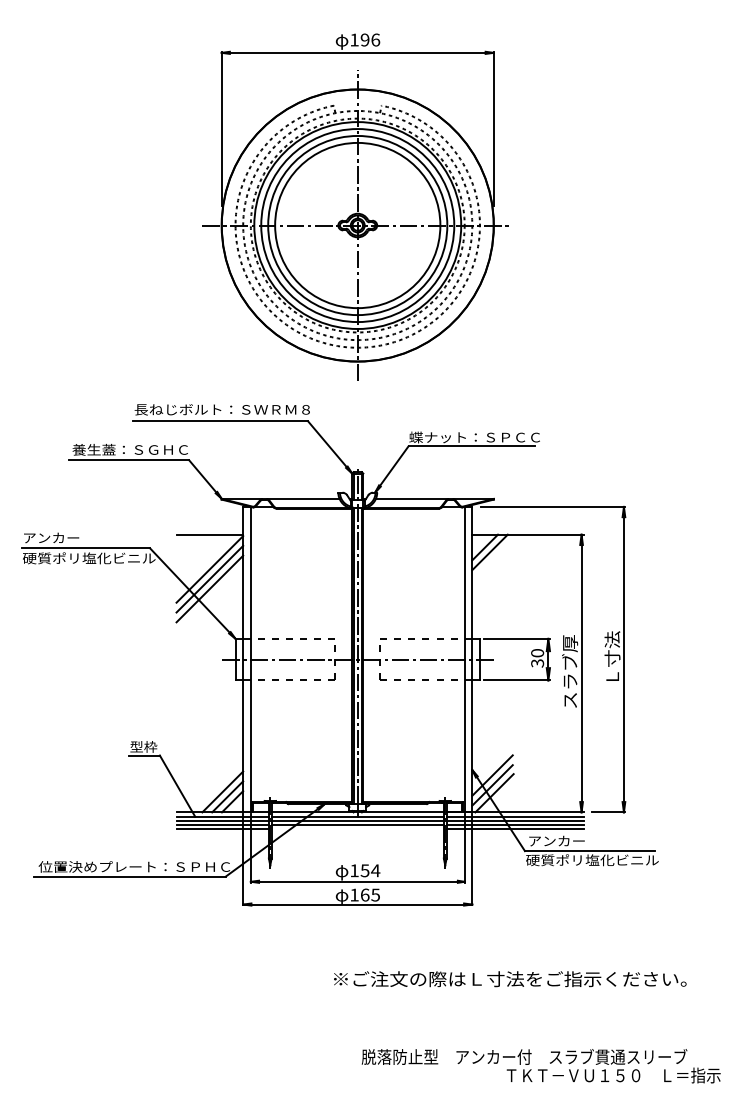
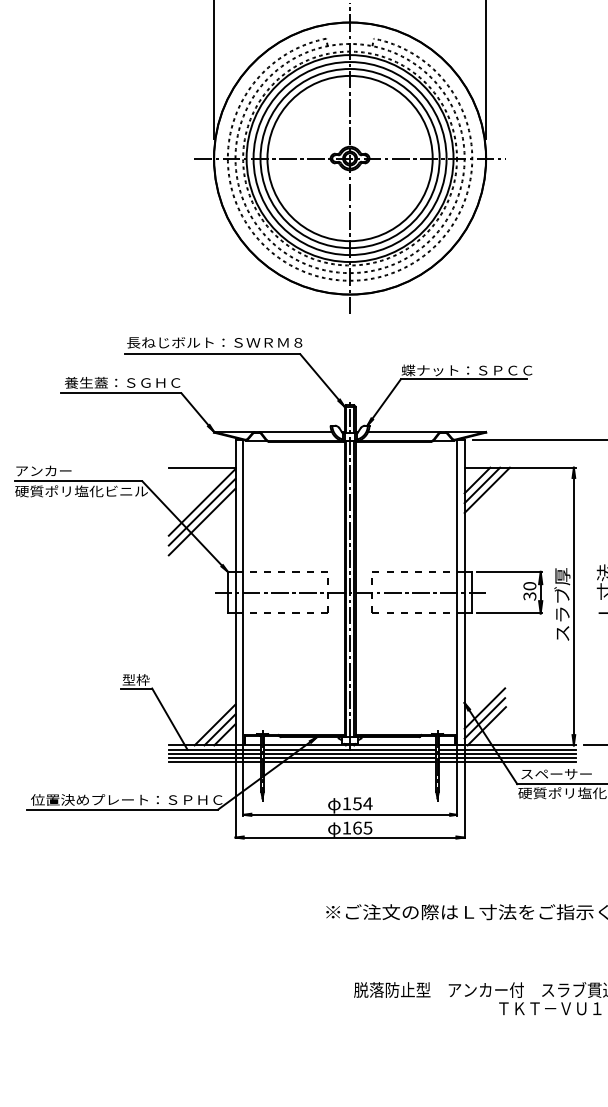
line: (494, 556) -> (486, 489), added
line: (357, 829) -> (349, 762), added
text: (564, 840) -> (556, 773), アンカー -> スペーサー

